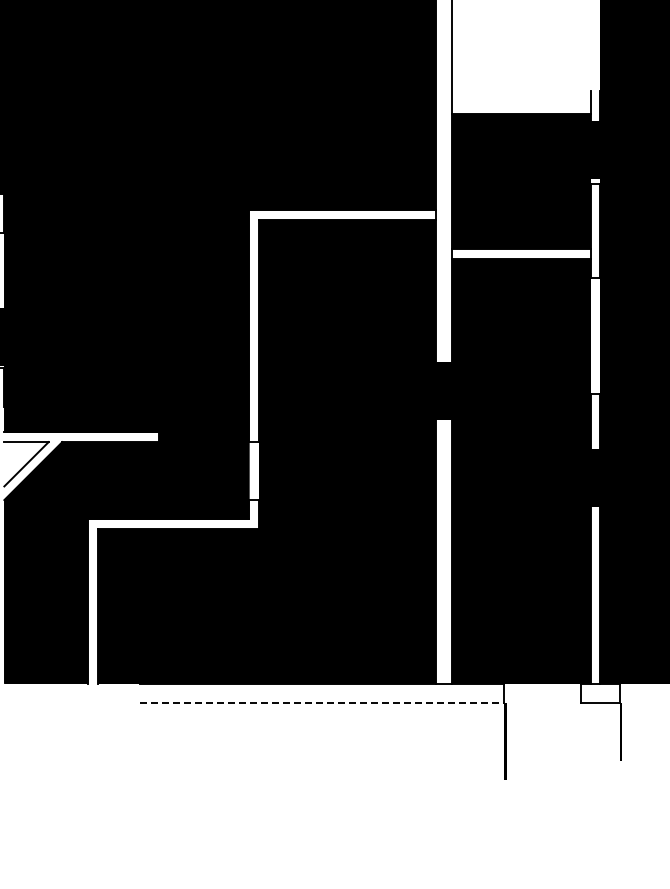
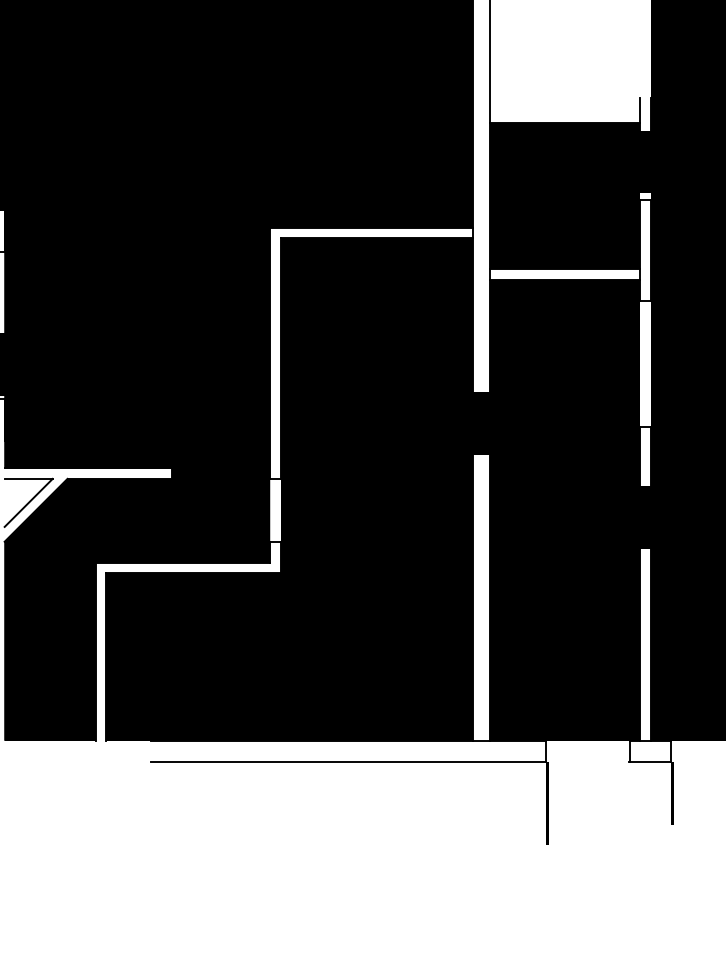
line: (322, 703) -> (349, 762), dashed -> solid

